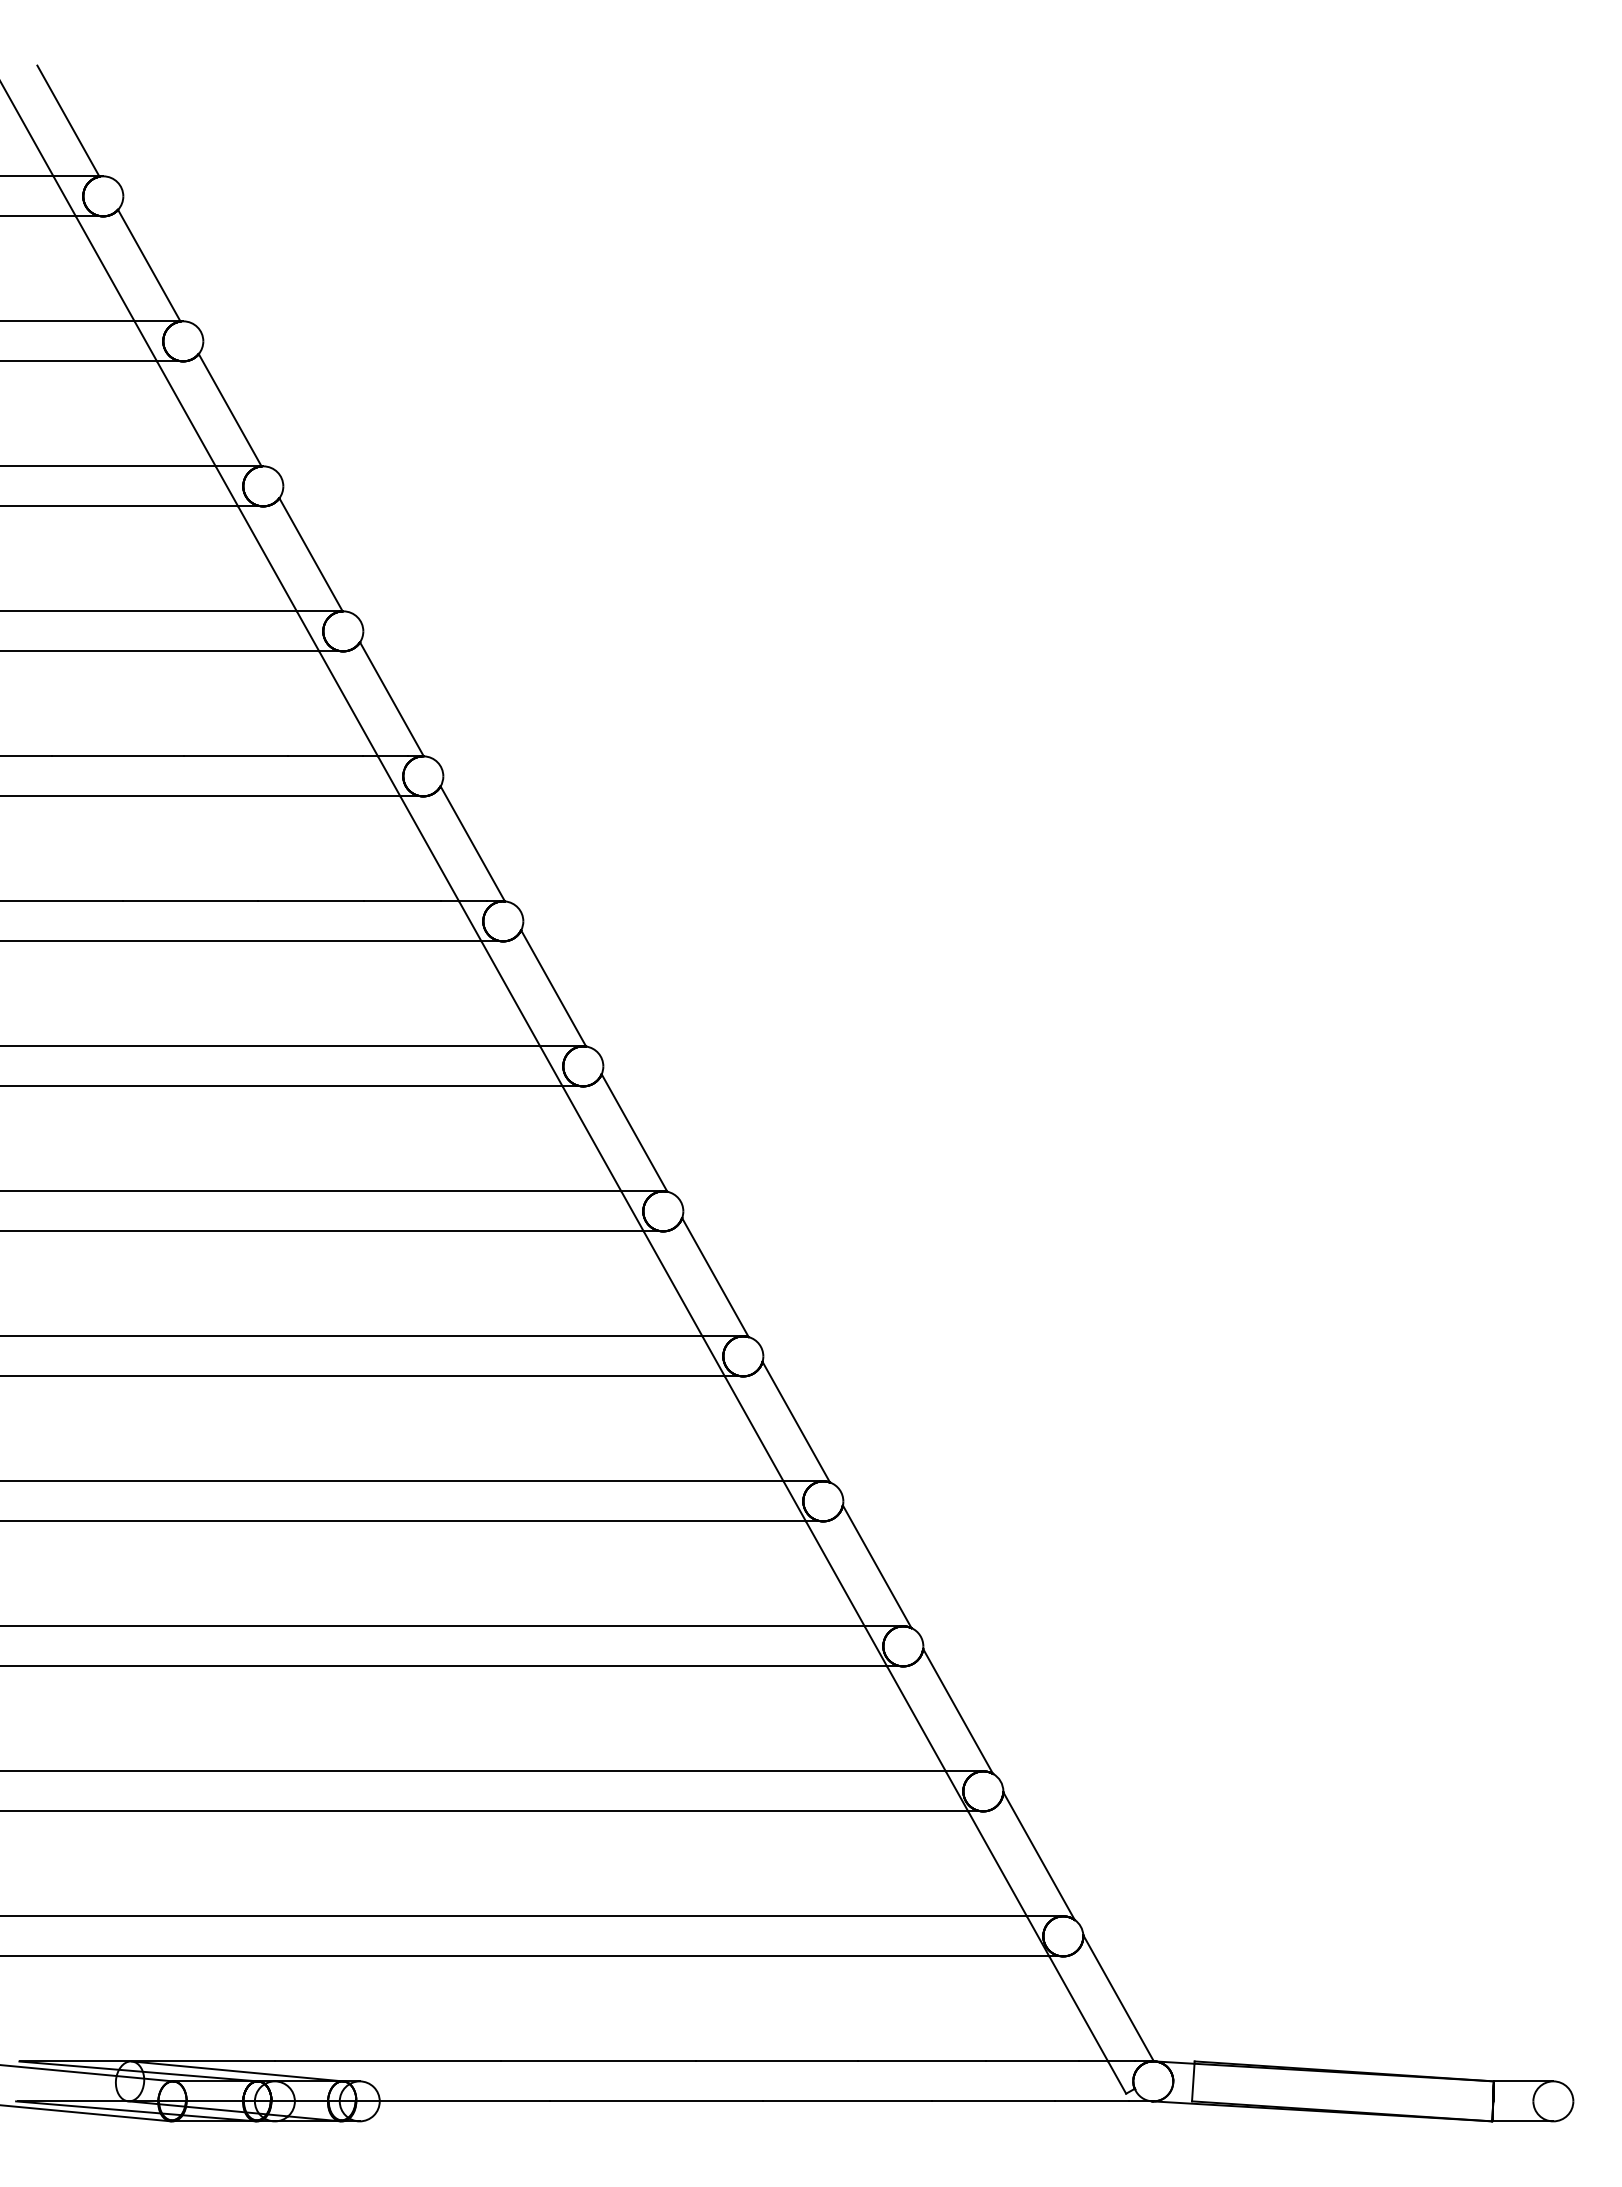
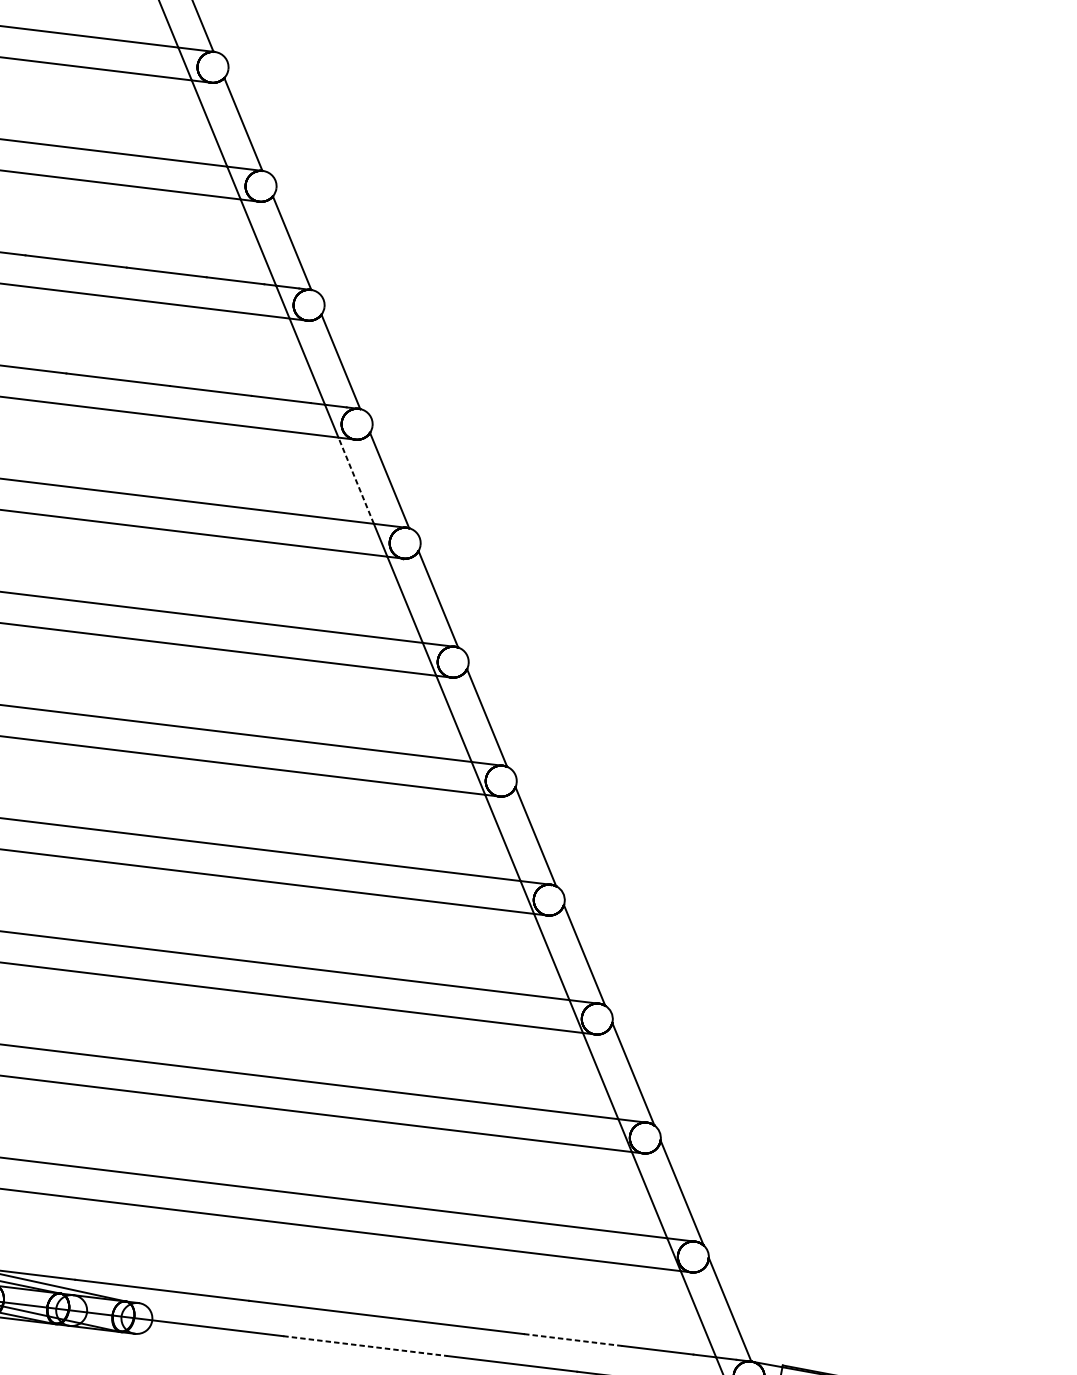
line: (510, 993) -> (355, 480), solid -> dashed
line: (922, 2061) -> (573, 1340), solid -> dashed
line: (656, 2101) -> (365, 1346), solid -> dashed

